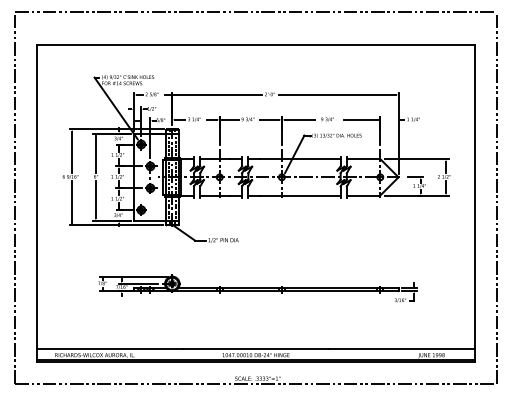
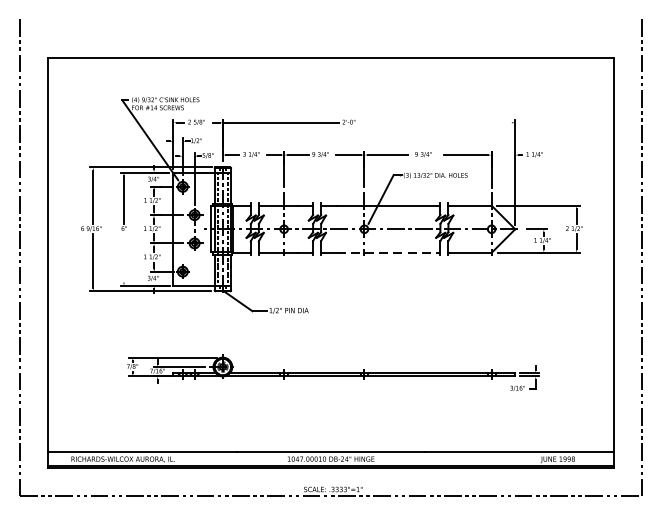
line: (255, 12) -> (330, 16), removed
line: (337, 94) -> (436, 122), removed
line: (300, 195) -> (388, 252), solid -> dashed
line: (95, 199) -> (123, 257), removed

